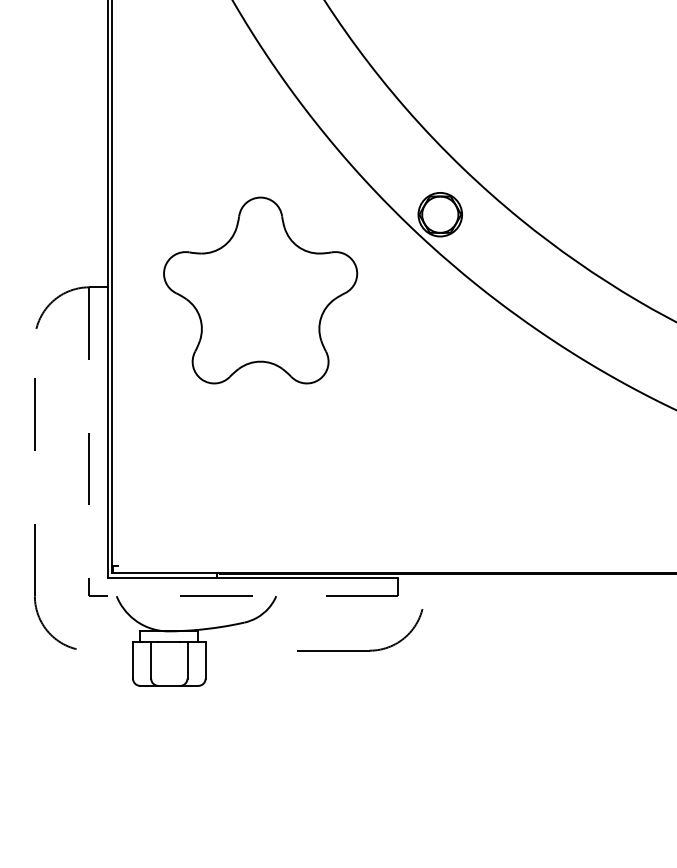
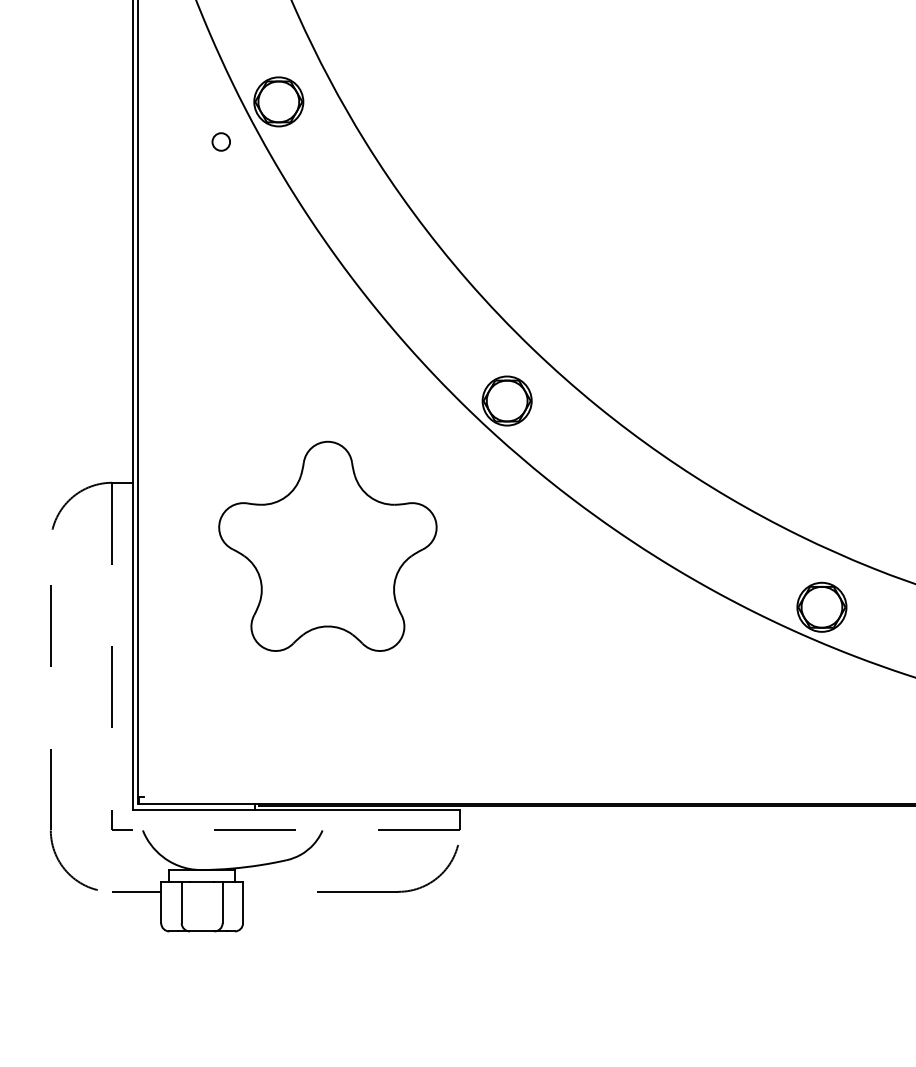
part: (260, 289) -> (327, 545), moved
line: (110, 650) -> (136, 891), added
part: (359, 650) -> (387, 891), moved

